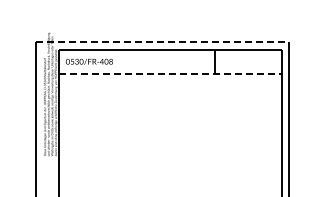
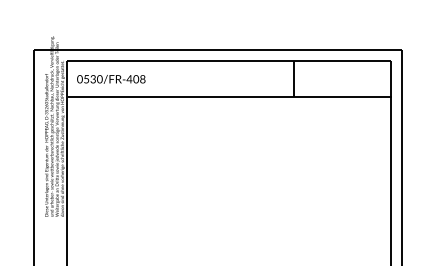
line: (162, 41) -> (217, 49), dashed -> solid
line: (171, 73) -> (230, 96), dashed -> solid

